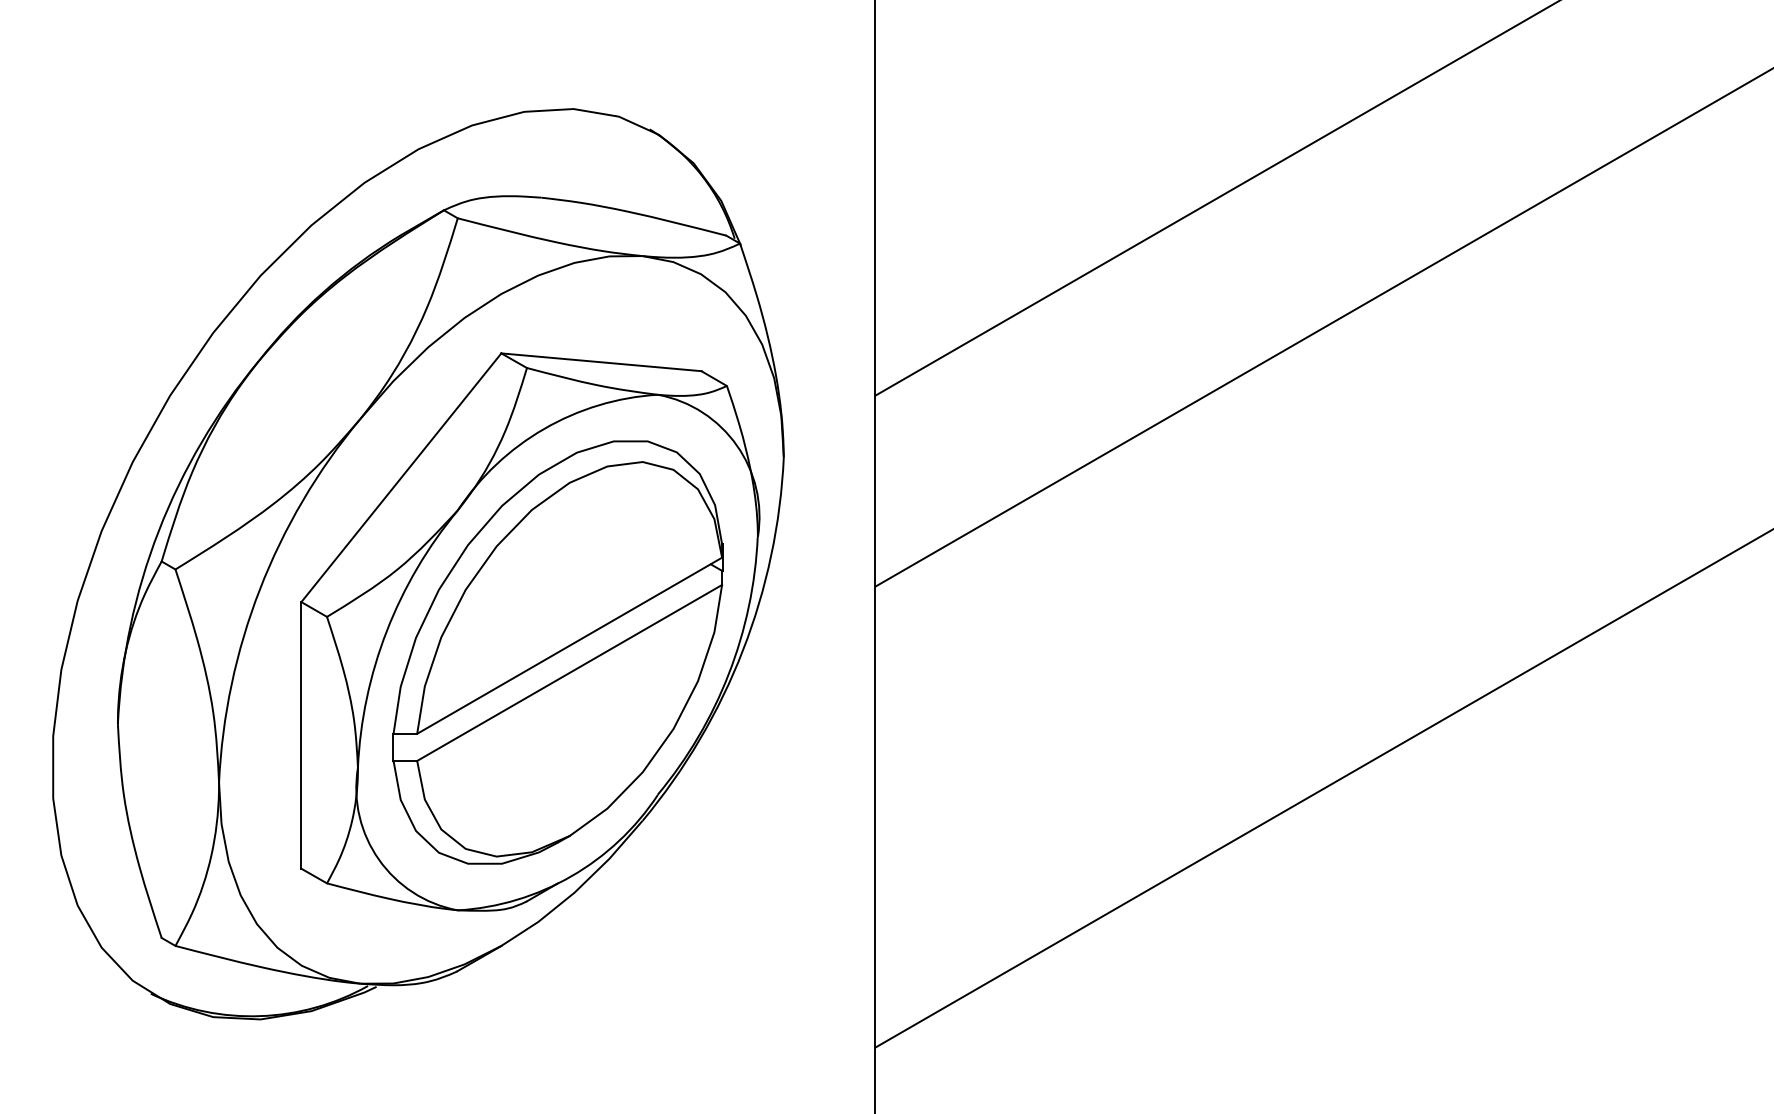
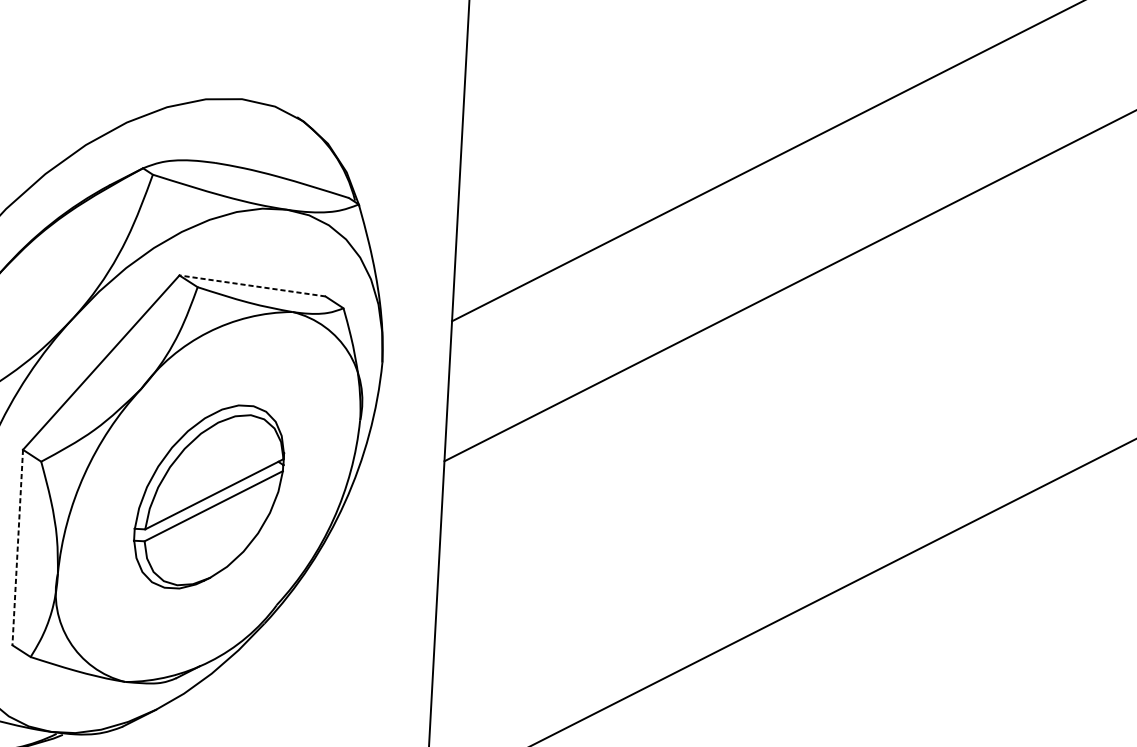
line: (600, 362) -> (251, 286), solid -> dashed
part: (557, 652) -> (208, 496), size x0.6
line: (301, 735) -> (17, 547), solid -> dashed

